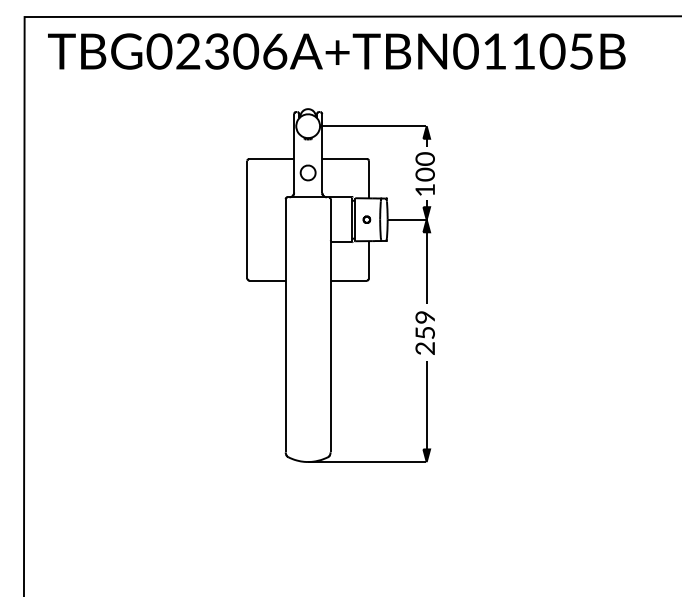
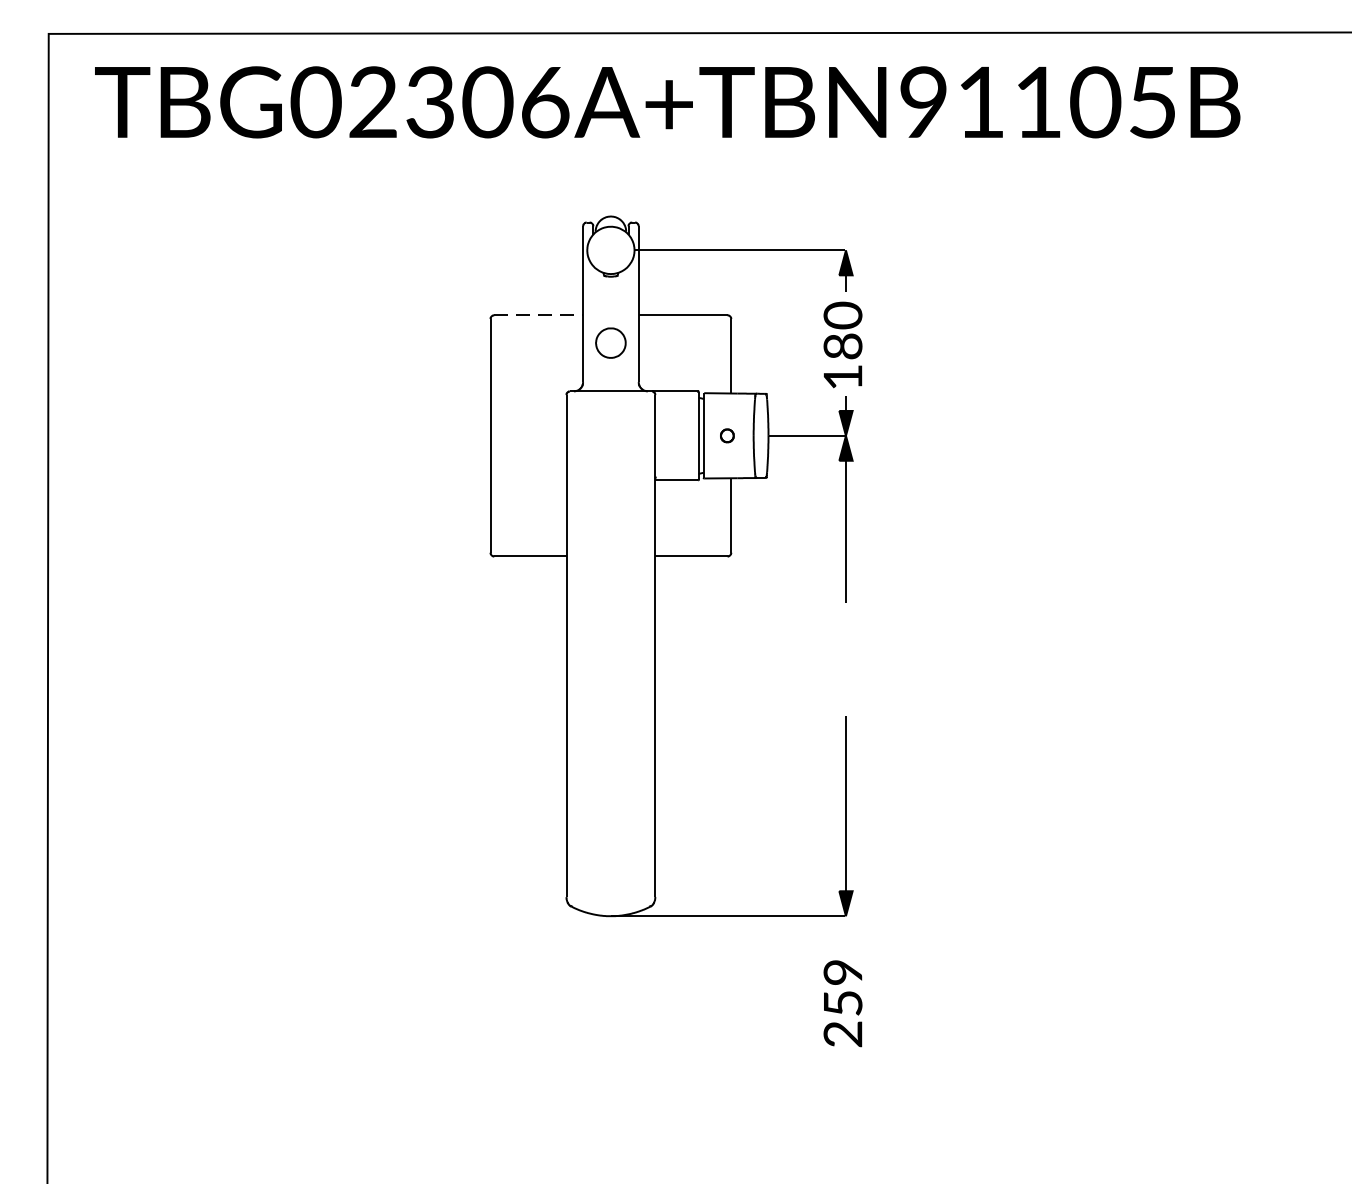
text: (465, 52) -> (922, 104), TBG02306A+TBN01105B -> TBG02306A+TBN91105B
line: (272, 158) -> (540, 314), solid -> dashed
text: (425, 174) -> (843, 346), 100 -> 180
text: (424, 332) -> (841, 1002), moved

